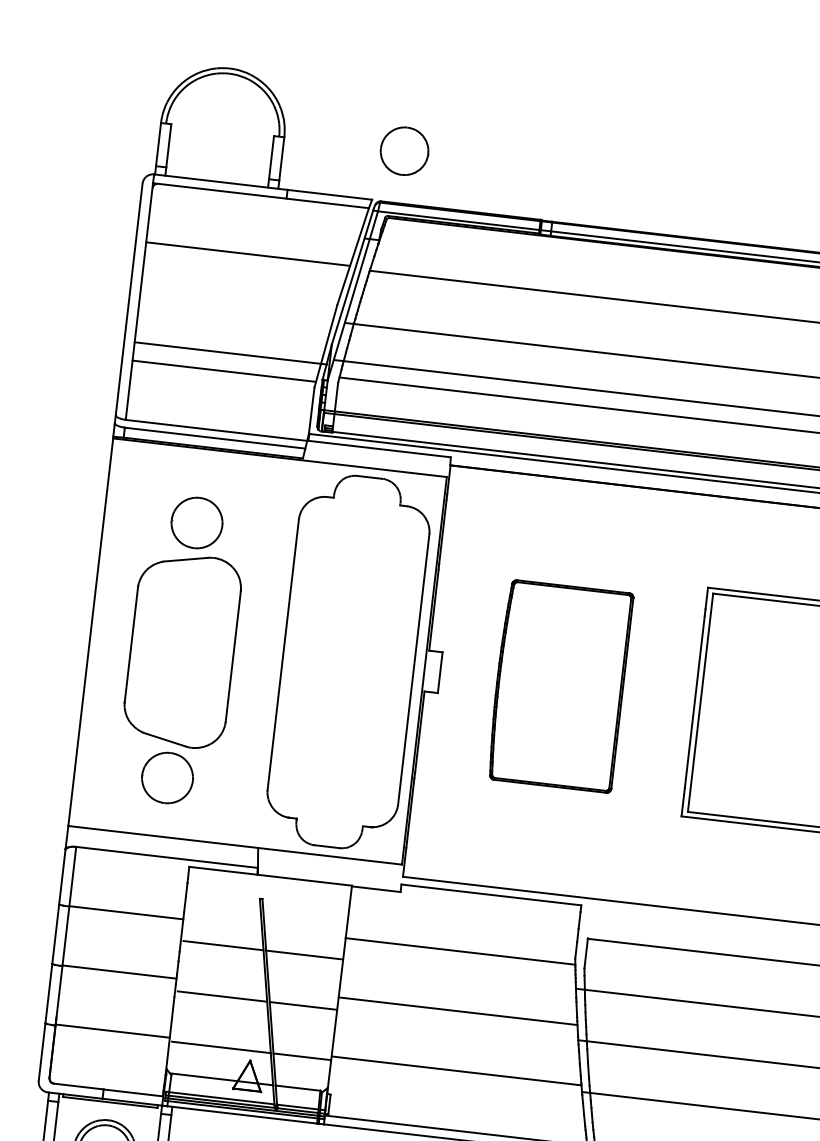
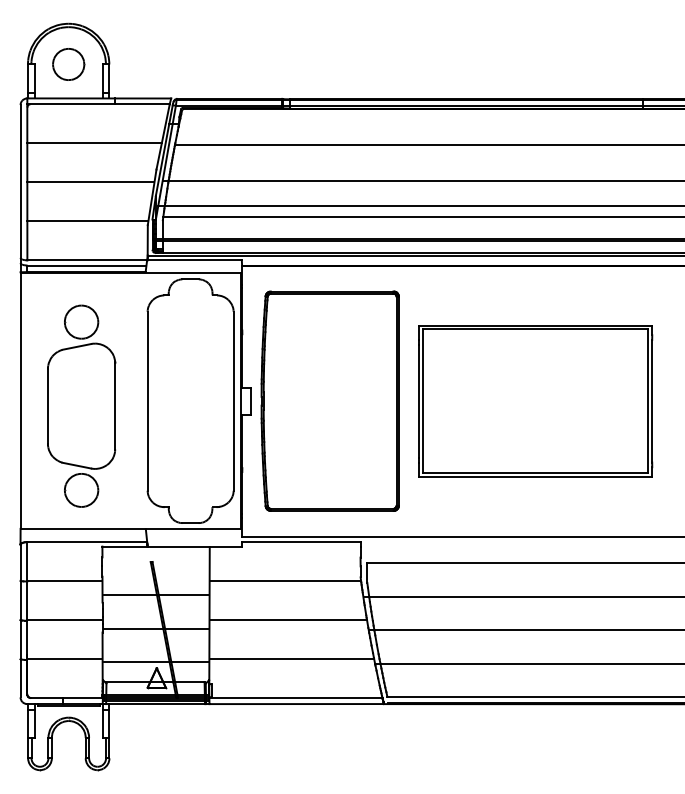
part: (404, 151) -> (68, 64), moved
line: (230, 353) -> (90, 182), moved
part: (559, 685) -> (329, 400), size x1.67

